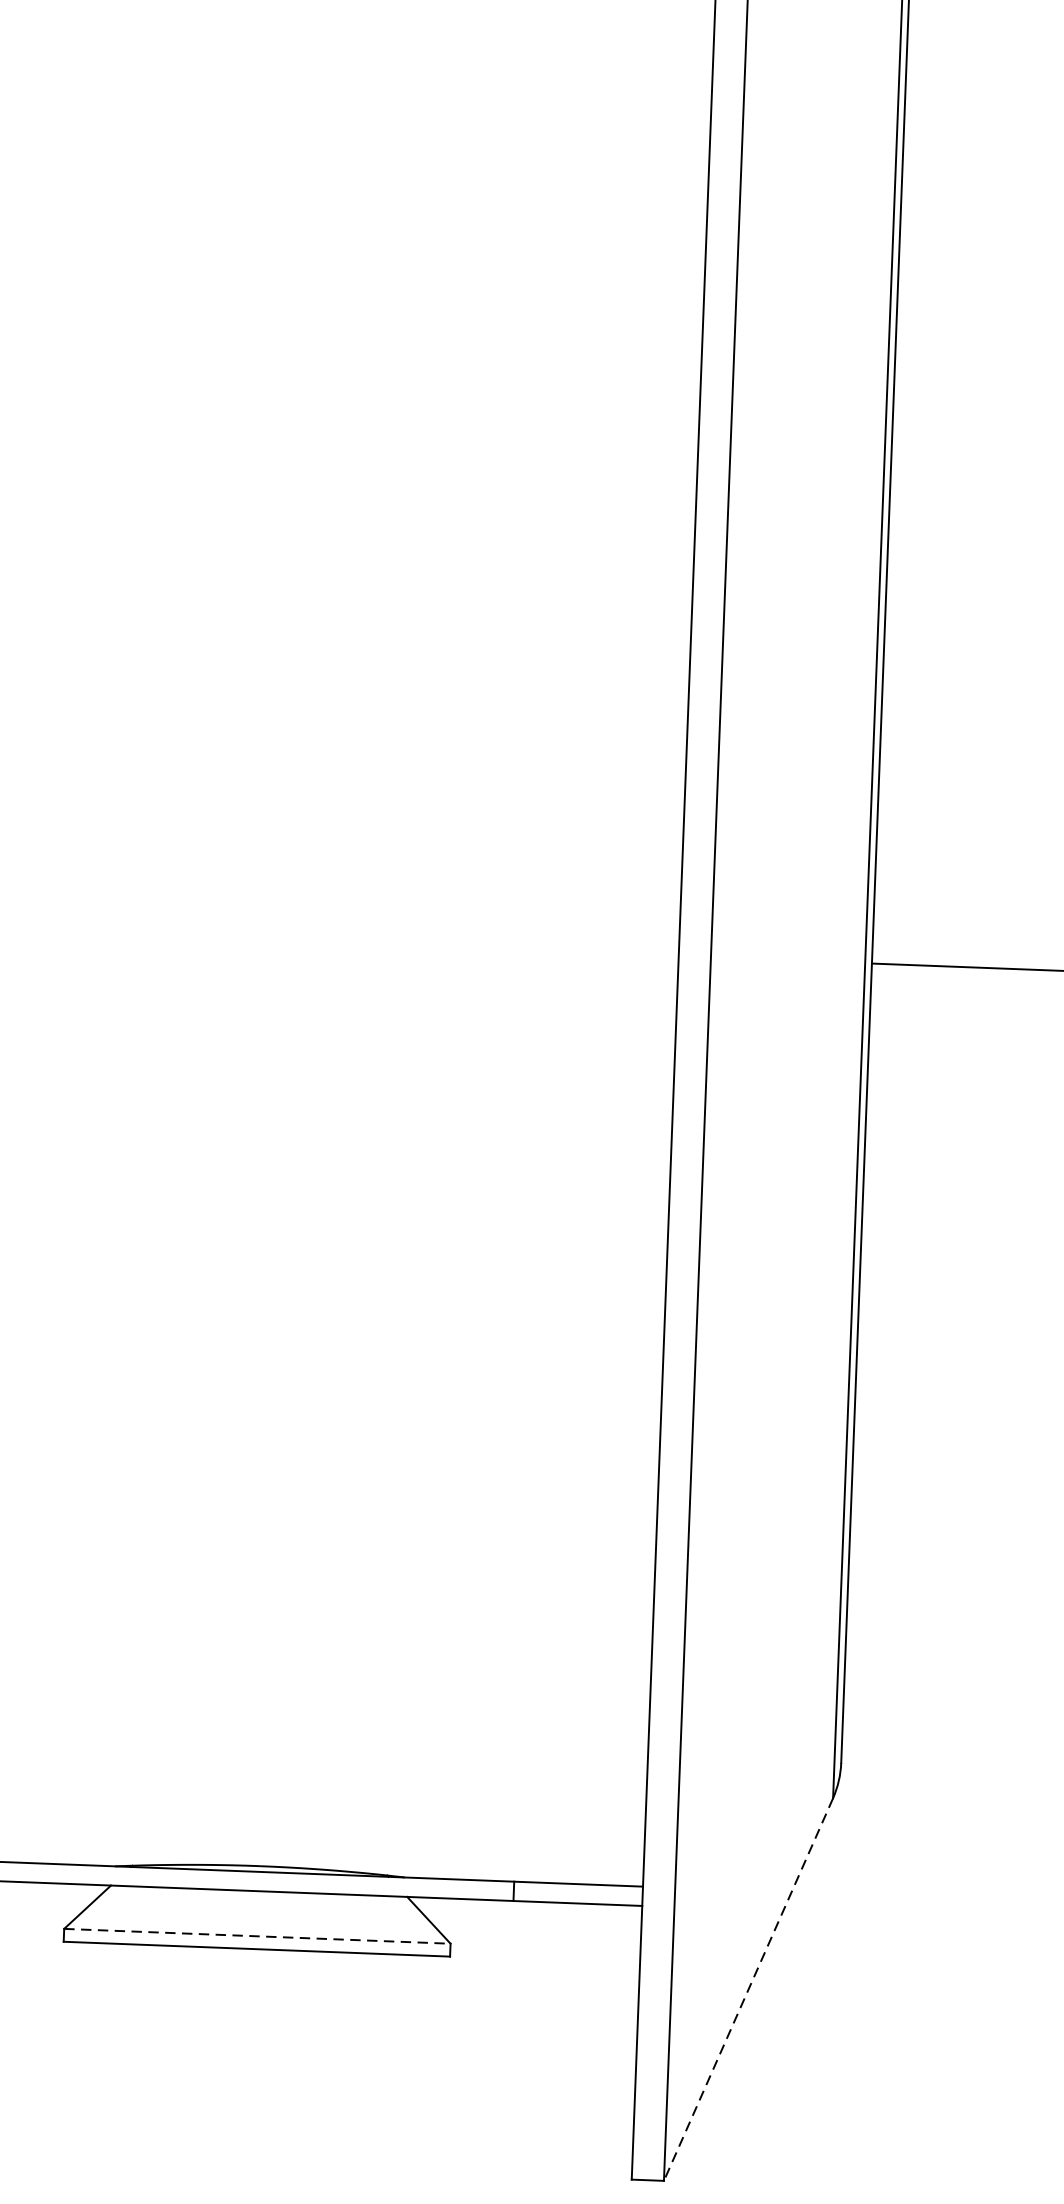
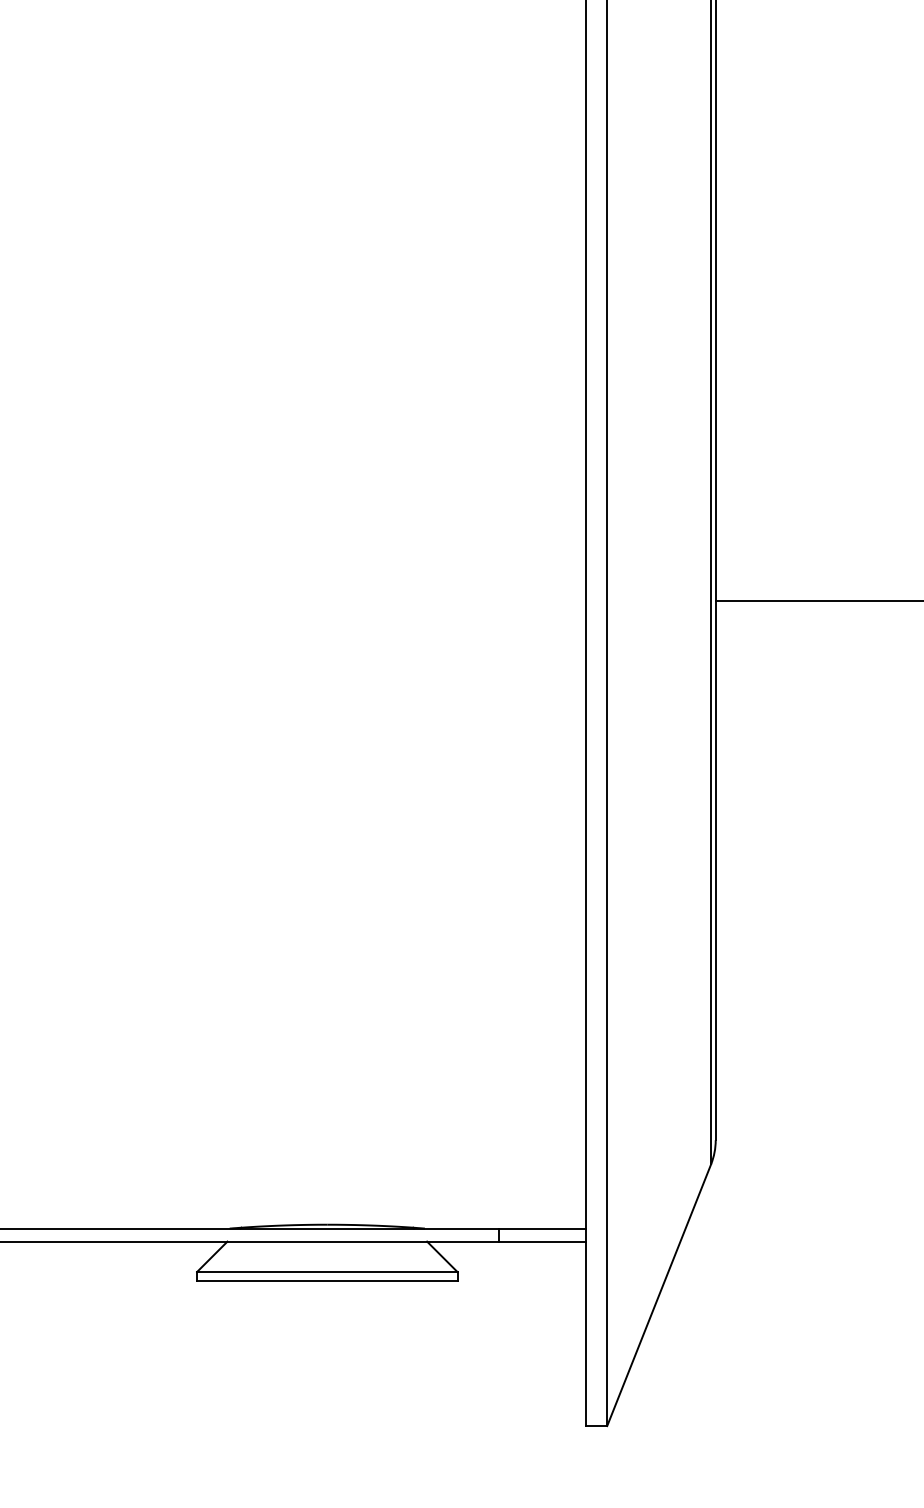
line: (257, 1935) -> (327, 1271), dashed -> solid
line: (748, 1990) -> (659, 1295), dashed -> solid

